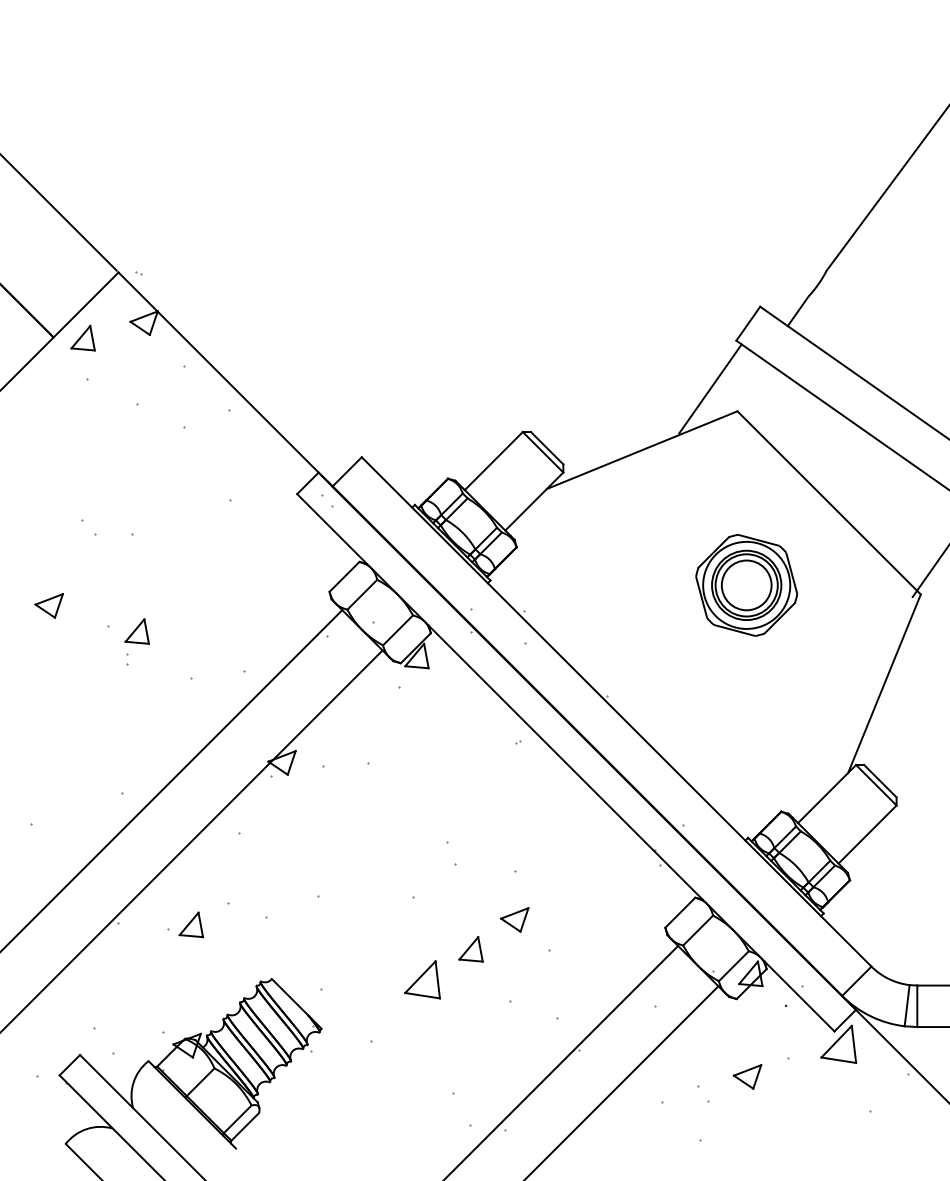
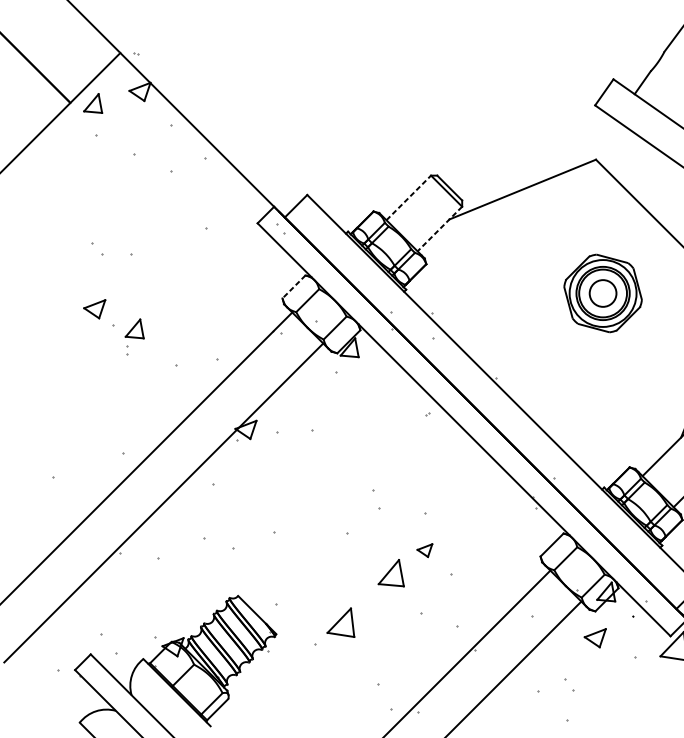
line: (710, 388) -> (575, 142), removed
line: (494, 460) -> (409, 197), solid -> dashed
line: (534, 501) -> (440, 229), solid -> dashed
line: (344, 577) -> (294, 287), solid -> dashed
circle: (746, 585) -> (602, 293), size x0.7
part: (48, 605) -> (94, 308), moved
part: (514, 919) -> (424, 550), size x0.7
part: (190, 924) -> (175, 554), removed
part: (470, 949) -> (390, 573), size x1.4
part: (422, 979) -> (340, 622), moved
part: (747, 1076) -> (595, 637), moved

